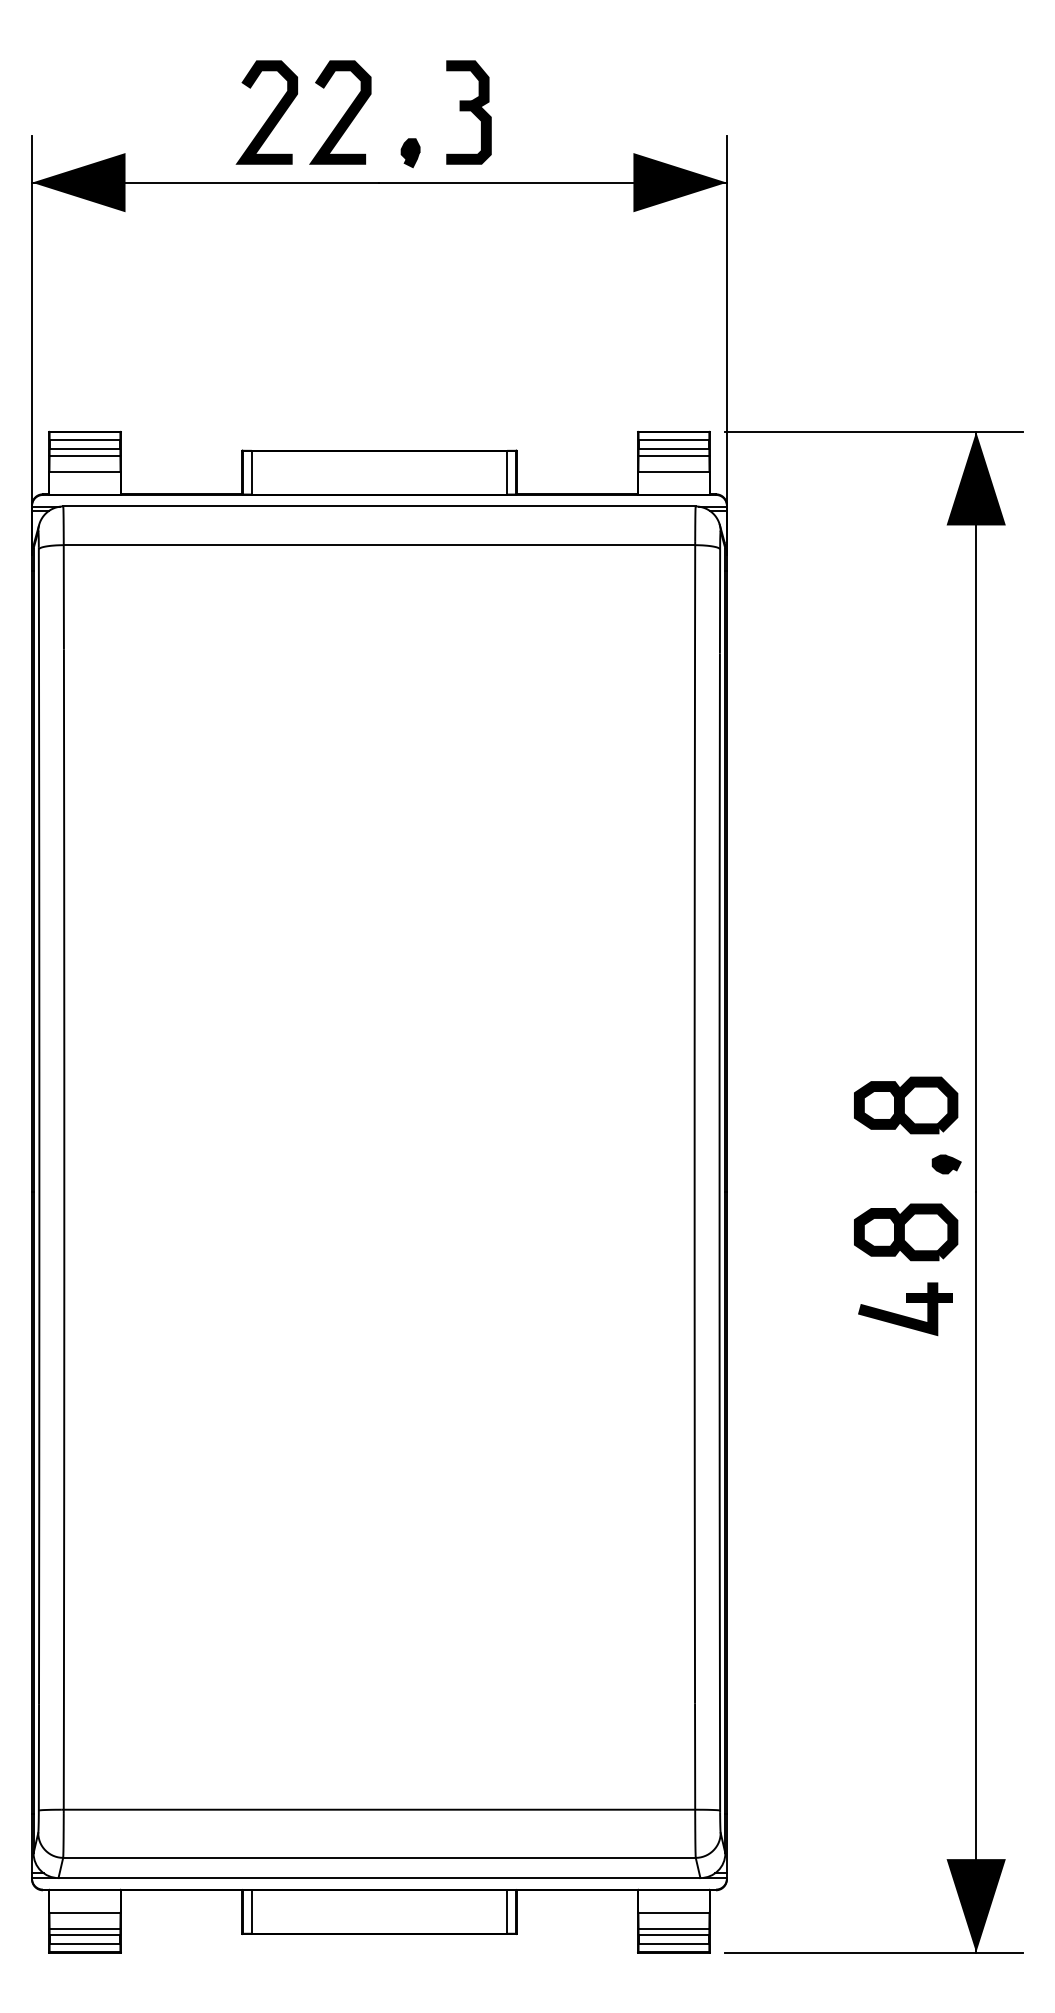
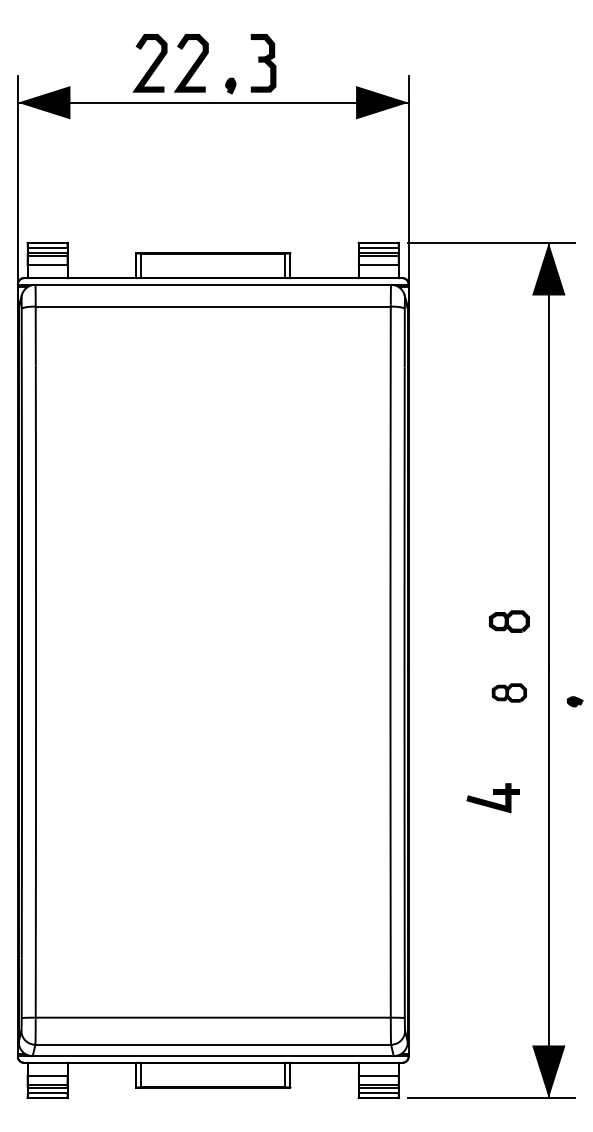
part: (906, 1105) -> (509, 621), size x0.7
part: (945, 1163) -> (574, 701), moved
part: (906, 1231) -> (509, 692), size x0.6
part: (904, 1309) -> (492, 798), moved

